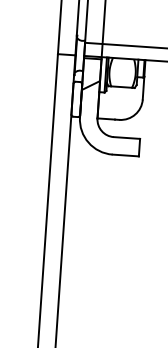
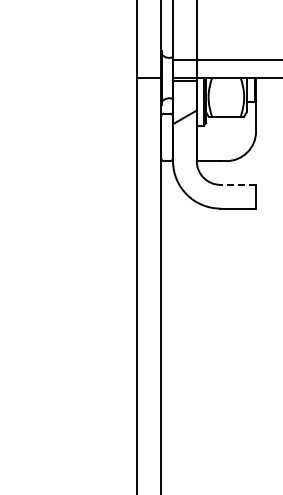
line: (127, 137) -> (238, 184), solid -> dashed

